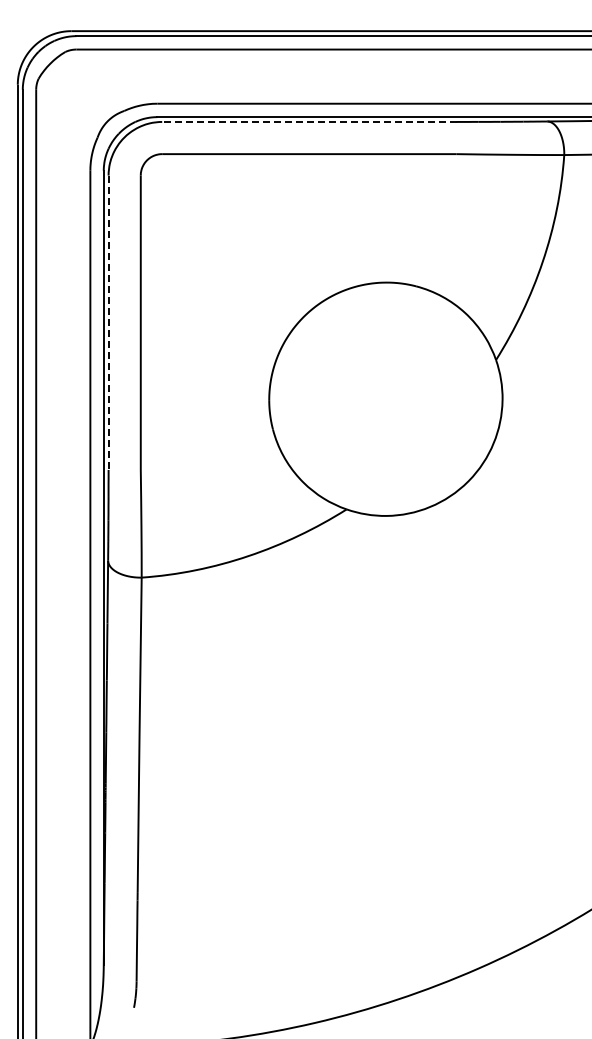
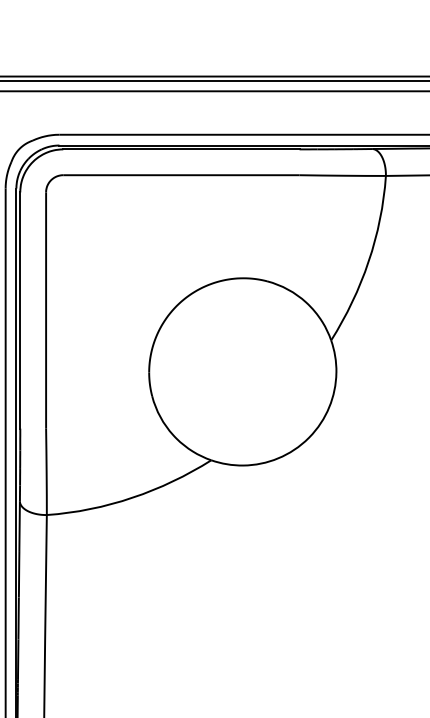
line: (308, 121) -> (180, 149), dashed -> solid
line: (108, 323) -> (20, 311), dashed -> solid

